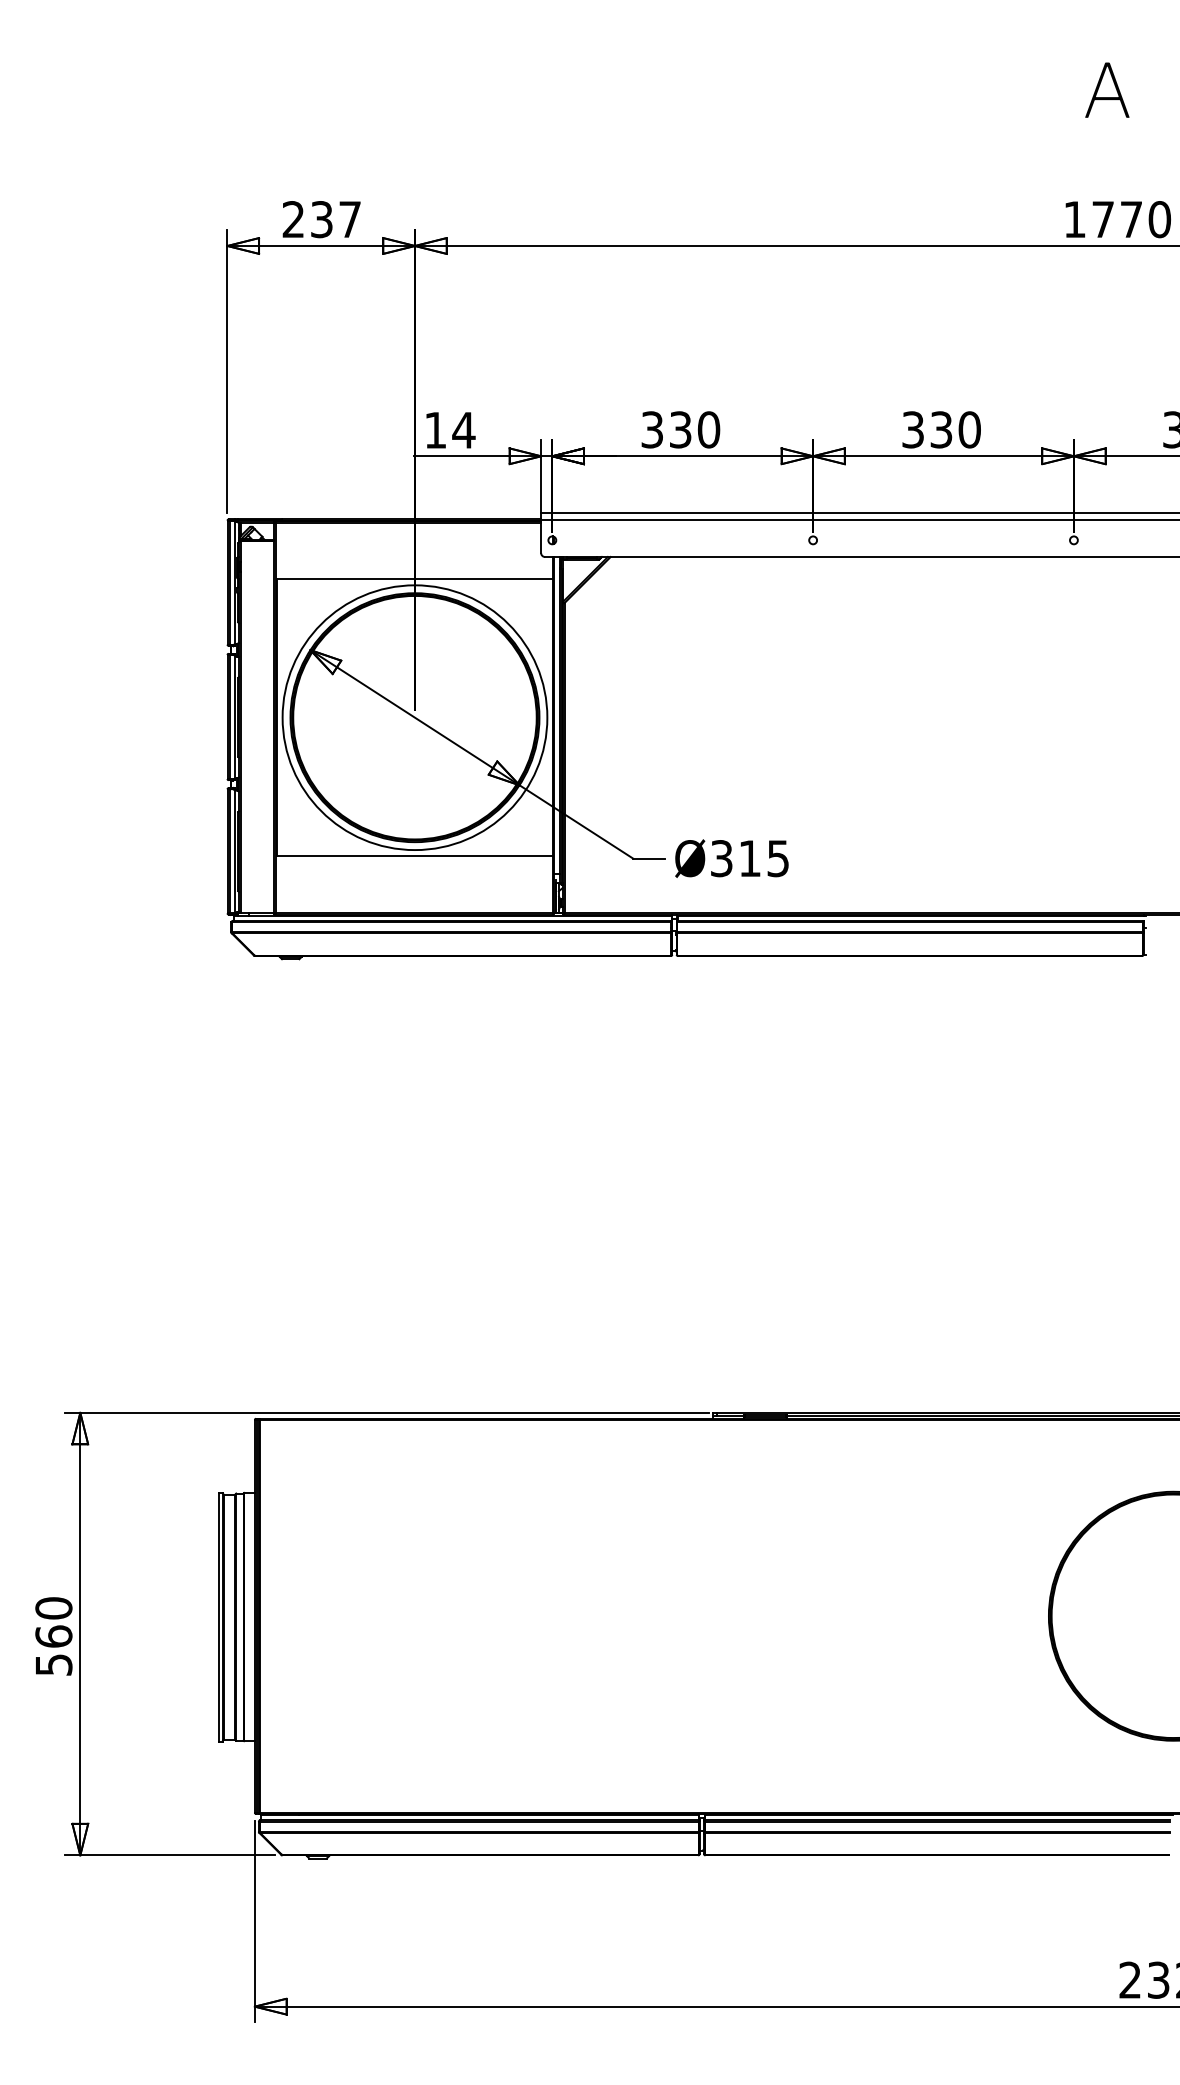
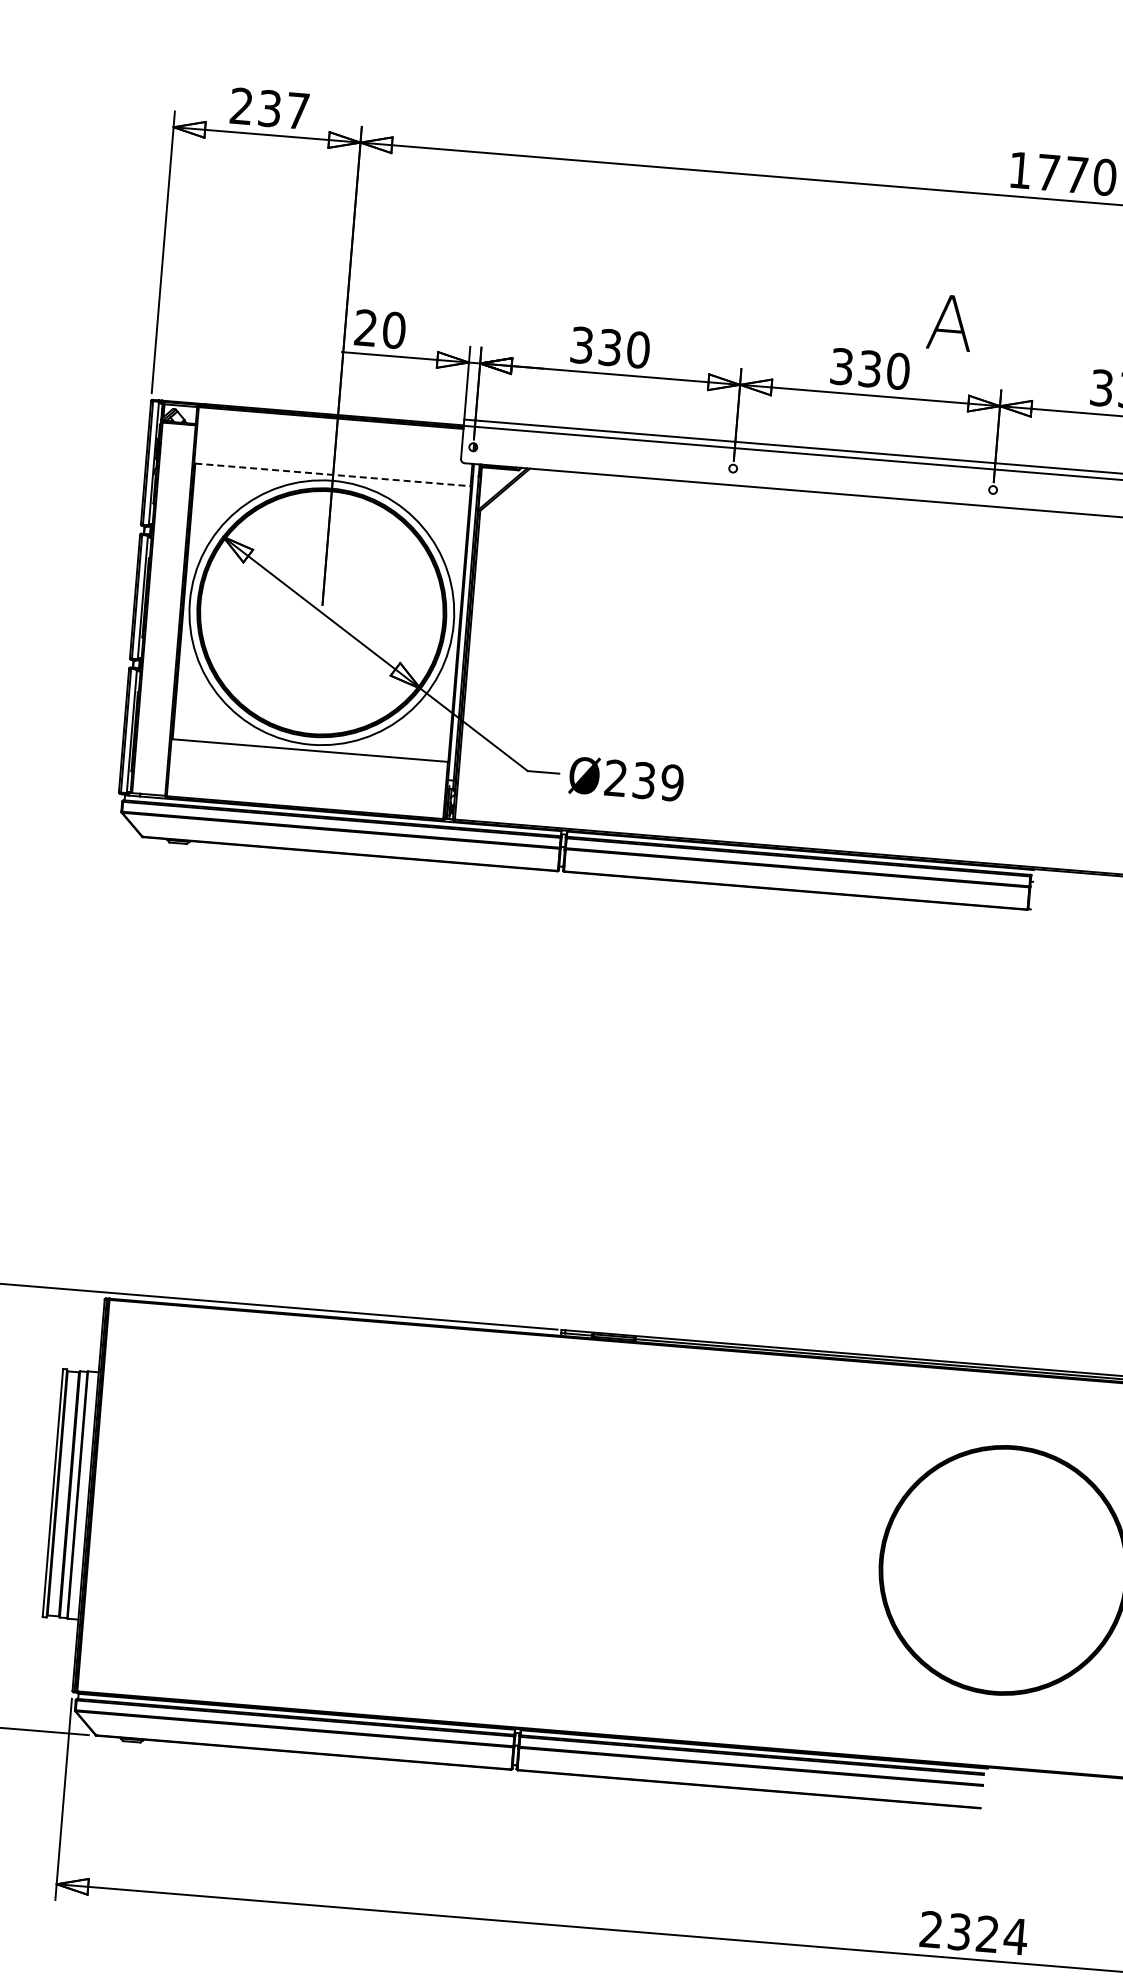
text: (1107, 89) -> (950, 322), moved
text: (450, 429) -> (380, 328), 14 -> 20
line: (415, 579) -> (333, 475), solid -> dashed
text: (750, 858) -> (644, 780), Ø315 -> Ø239

